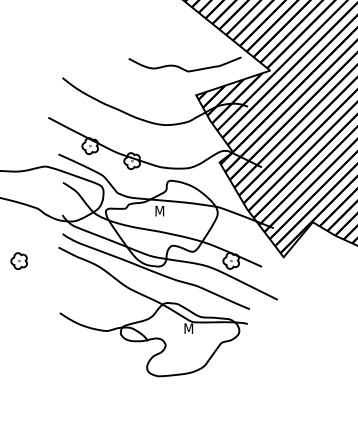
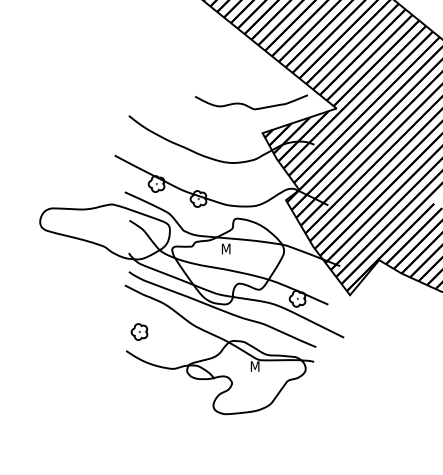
part: (19, 260) -> (139, 331), moved

